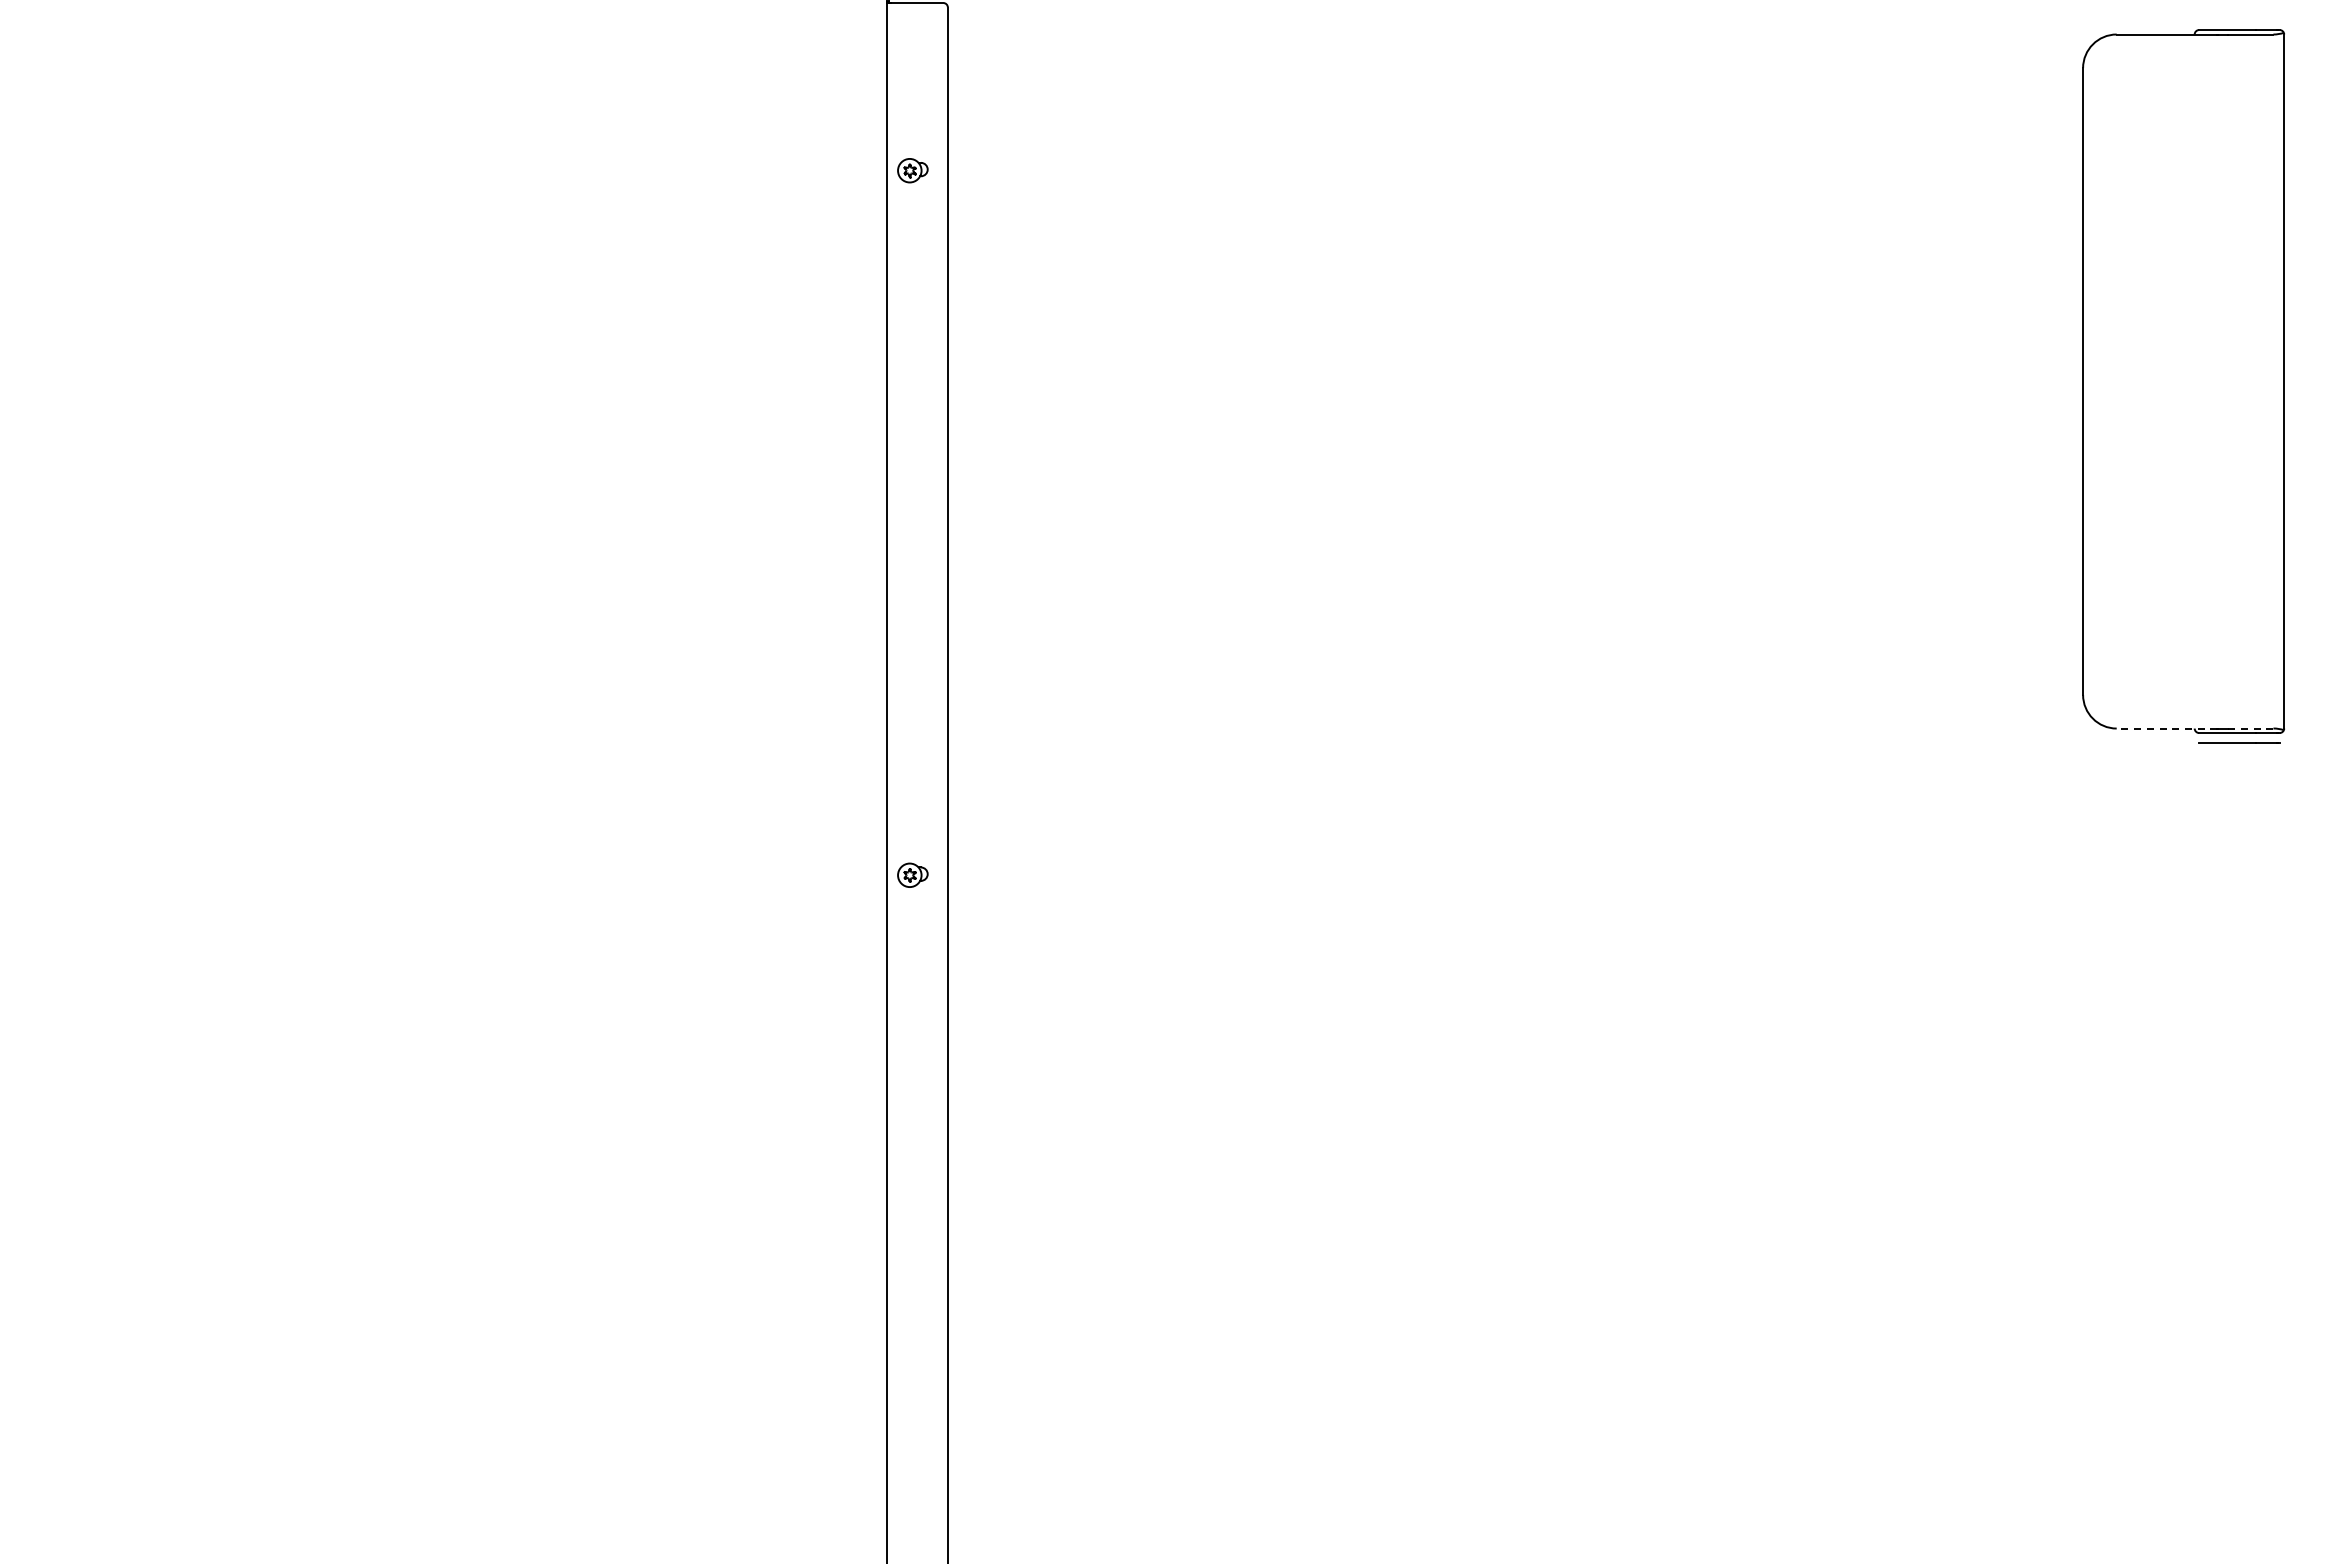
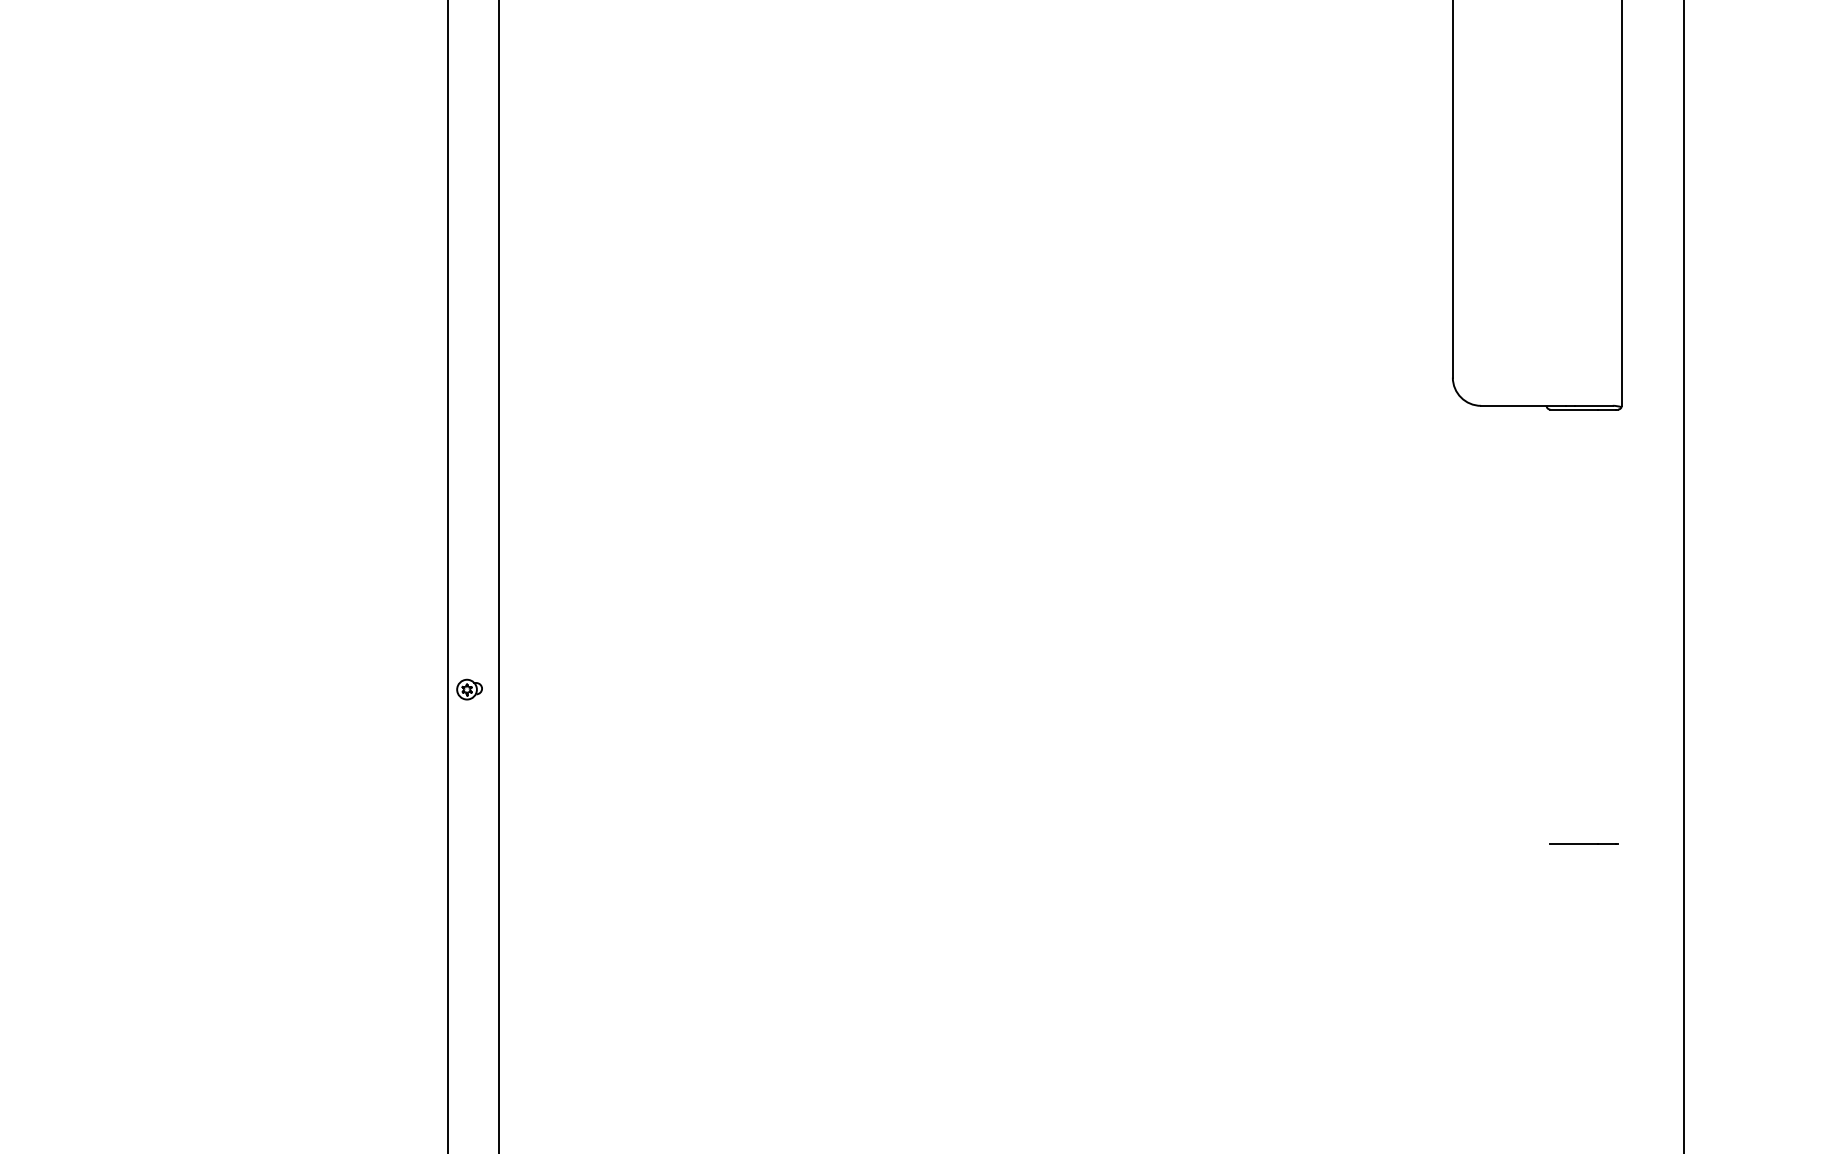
line: (2166, 728) -> (1522, 405), dashed -> solid
line: (2250, 728) -> (1593, 405), dashed -> solid
line: (2239, 742) -> (1584, 843), moved
part: (912, 874) -> (469, 688), moved

